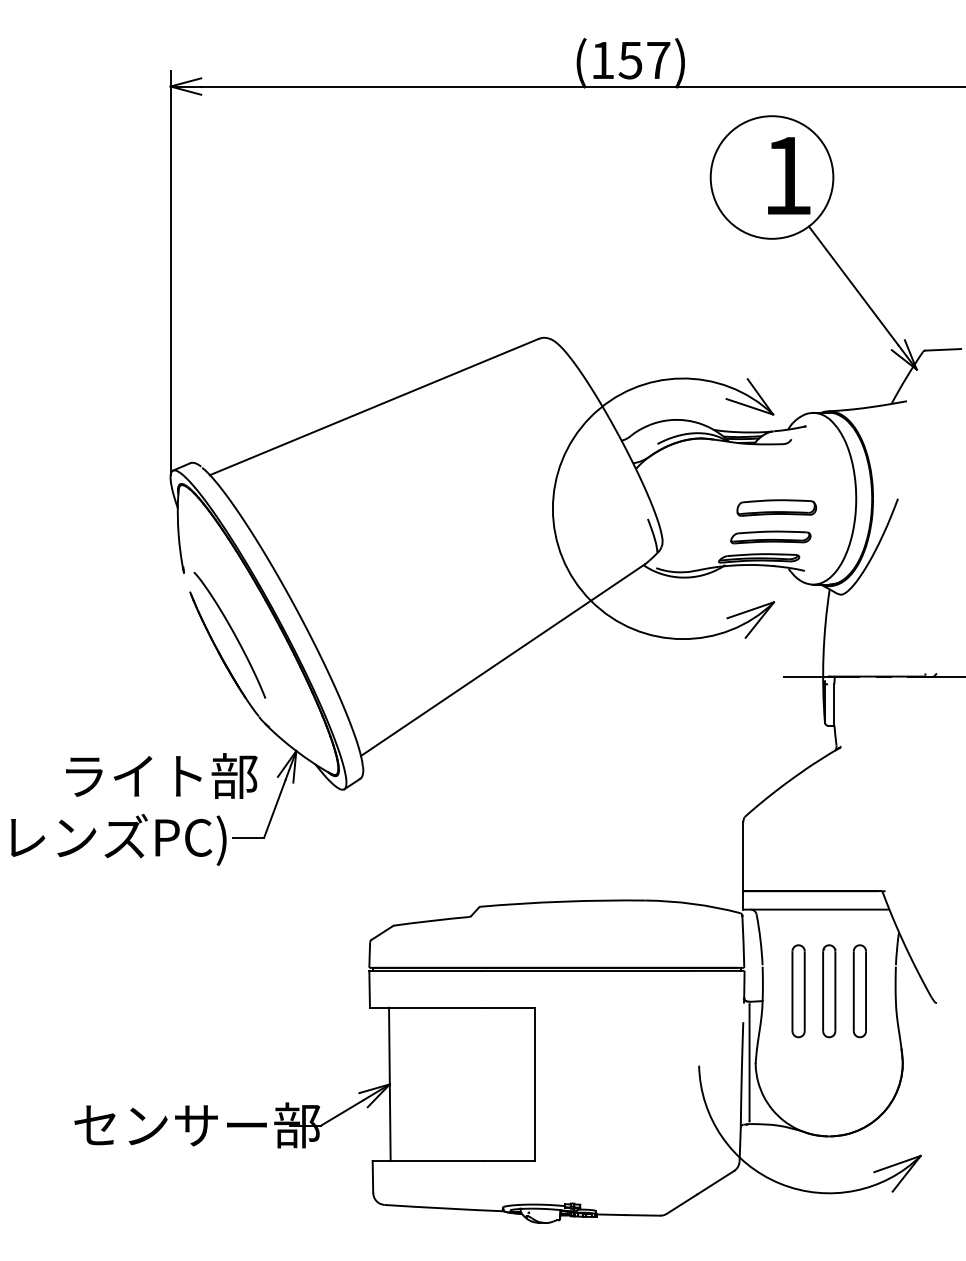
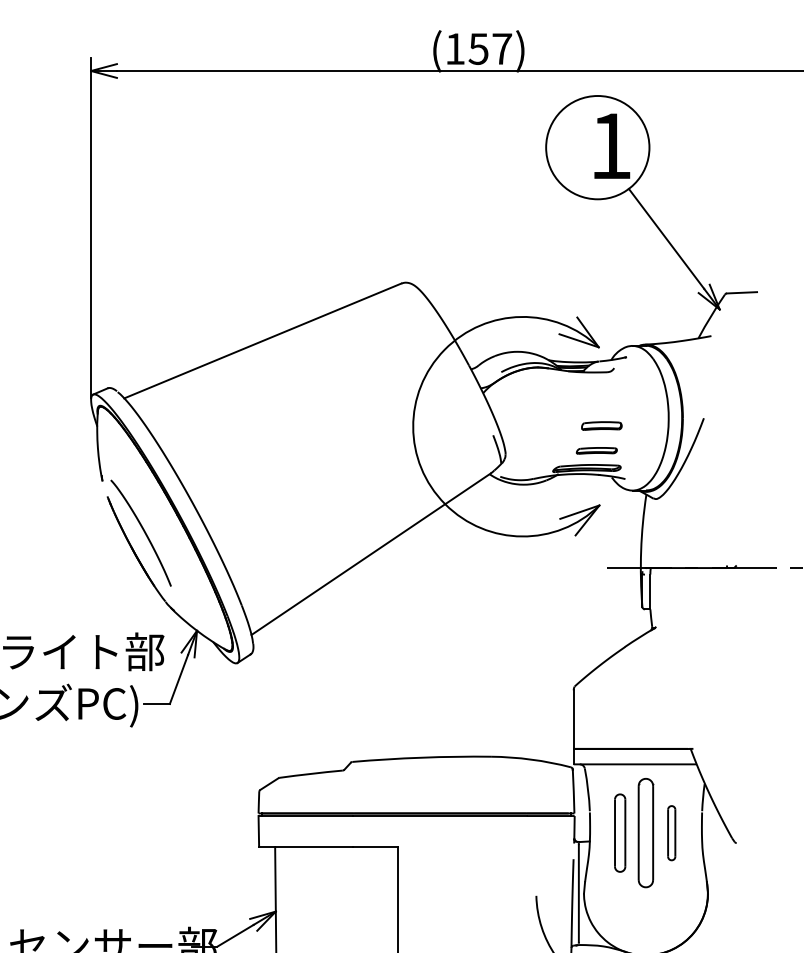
part: (776, 507) -> (601, 425), size x0.6
part: (770, 537) -> (596, 450), size x0.6
part: (829, 991) -> (646, 833), size x1.4
part: (859, 991) -> (671, 833), size x0.7

